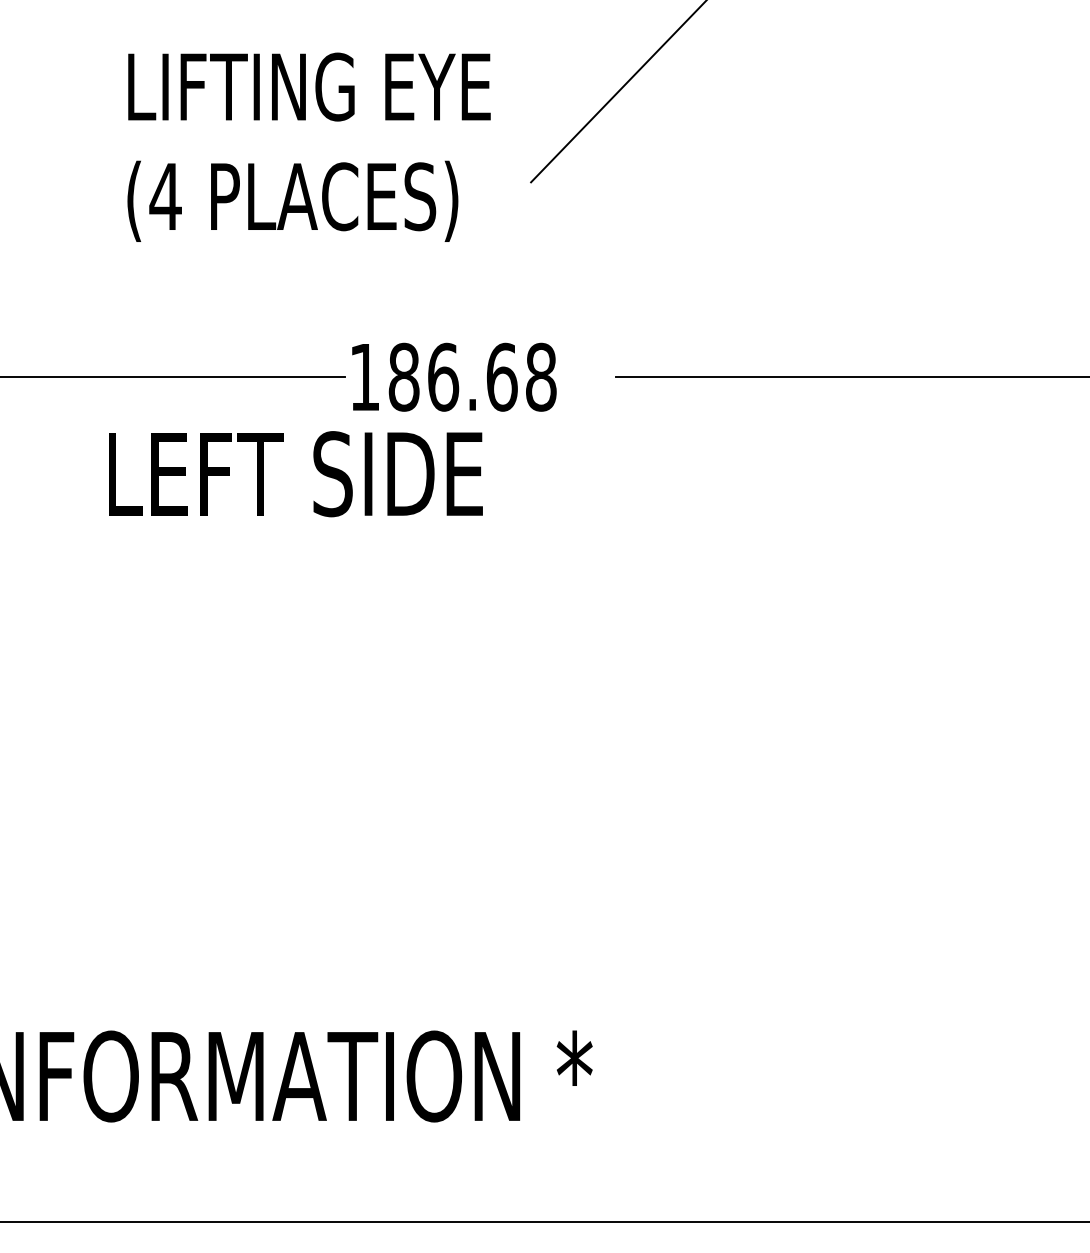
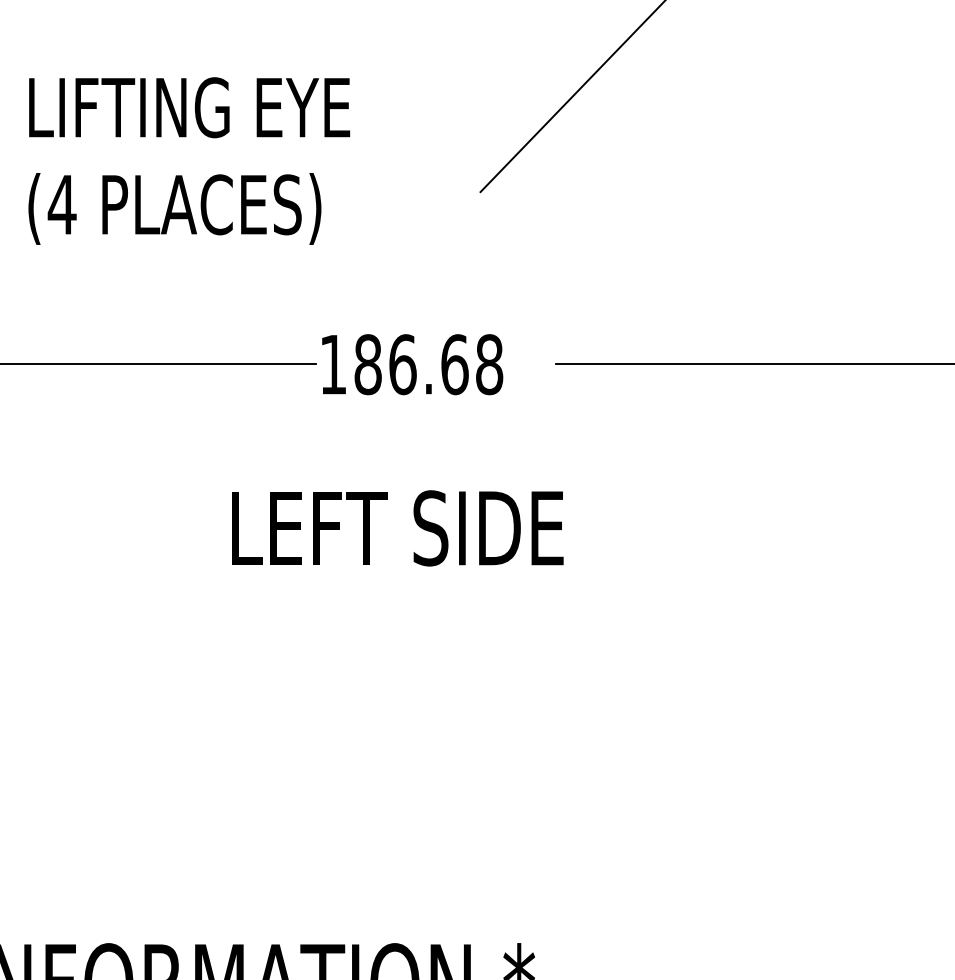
text: (308, 146) -> (188, 160), moved
text: (295, 474) -> (397, 528), moved

